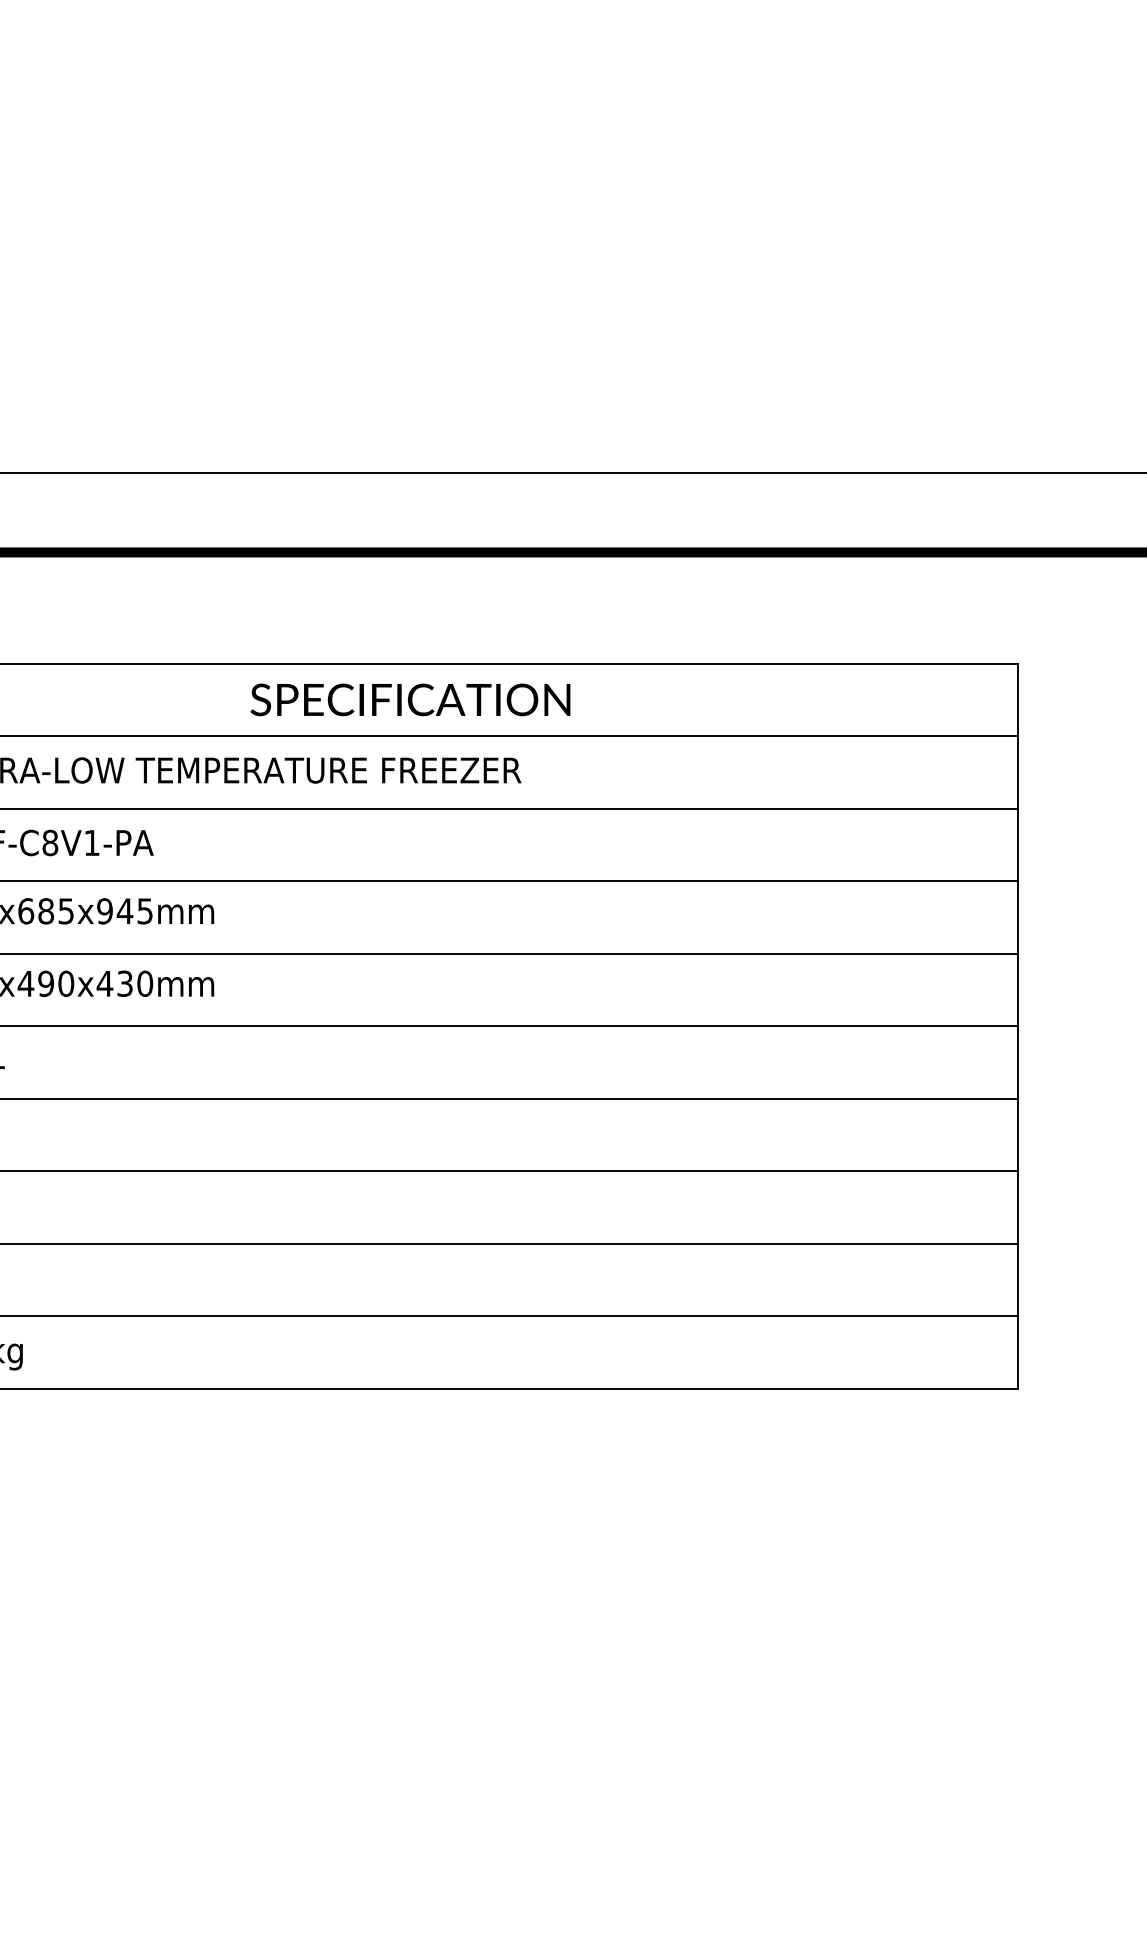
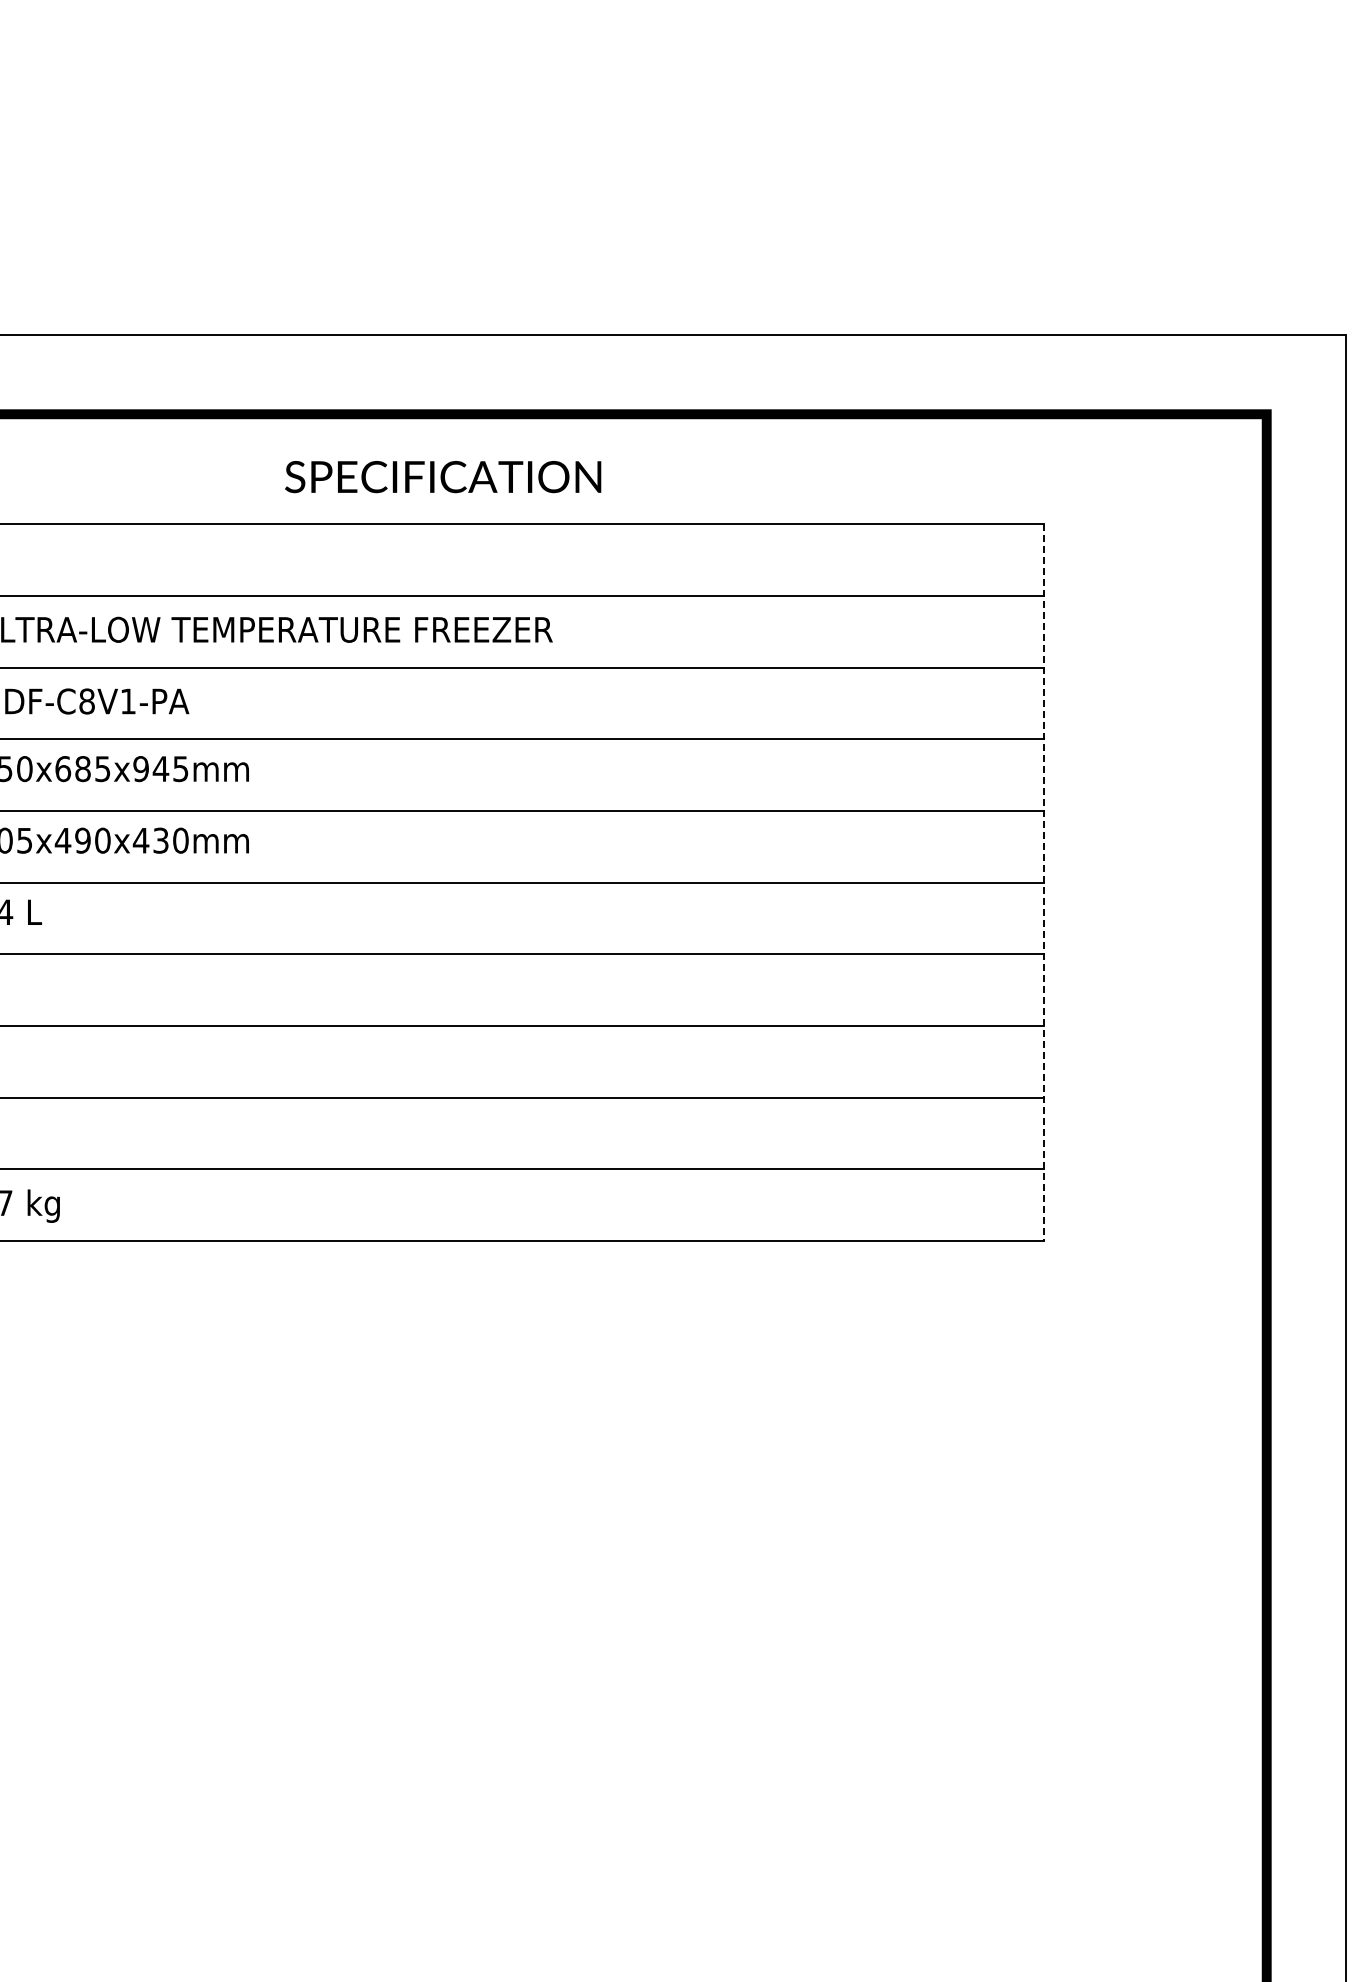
text: (410, 700) -> (443, 477), moved
line: (1017, 1027) -> (1043, 883), solid -> dashed

